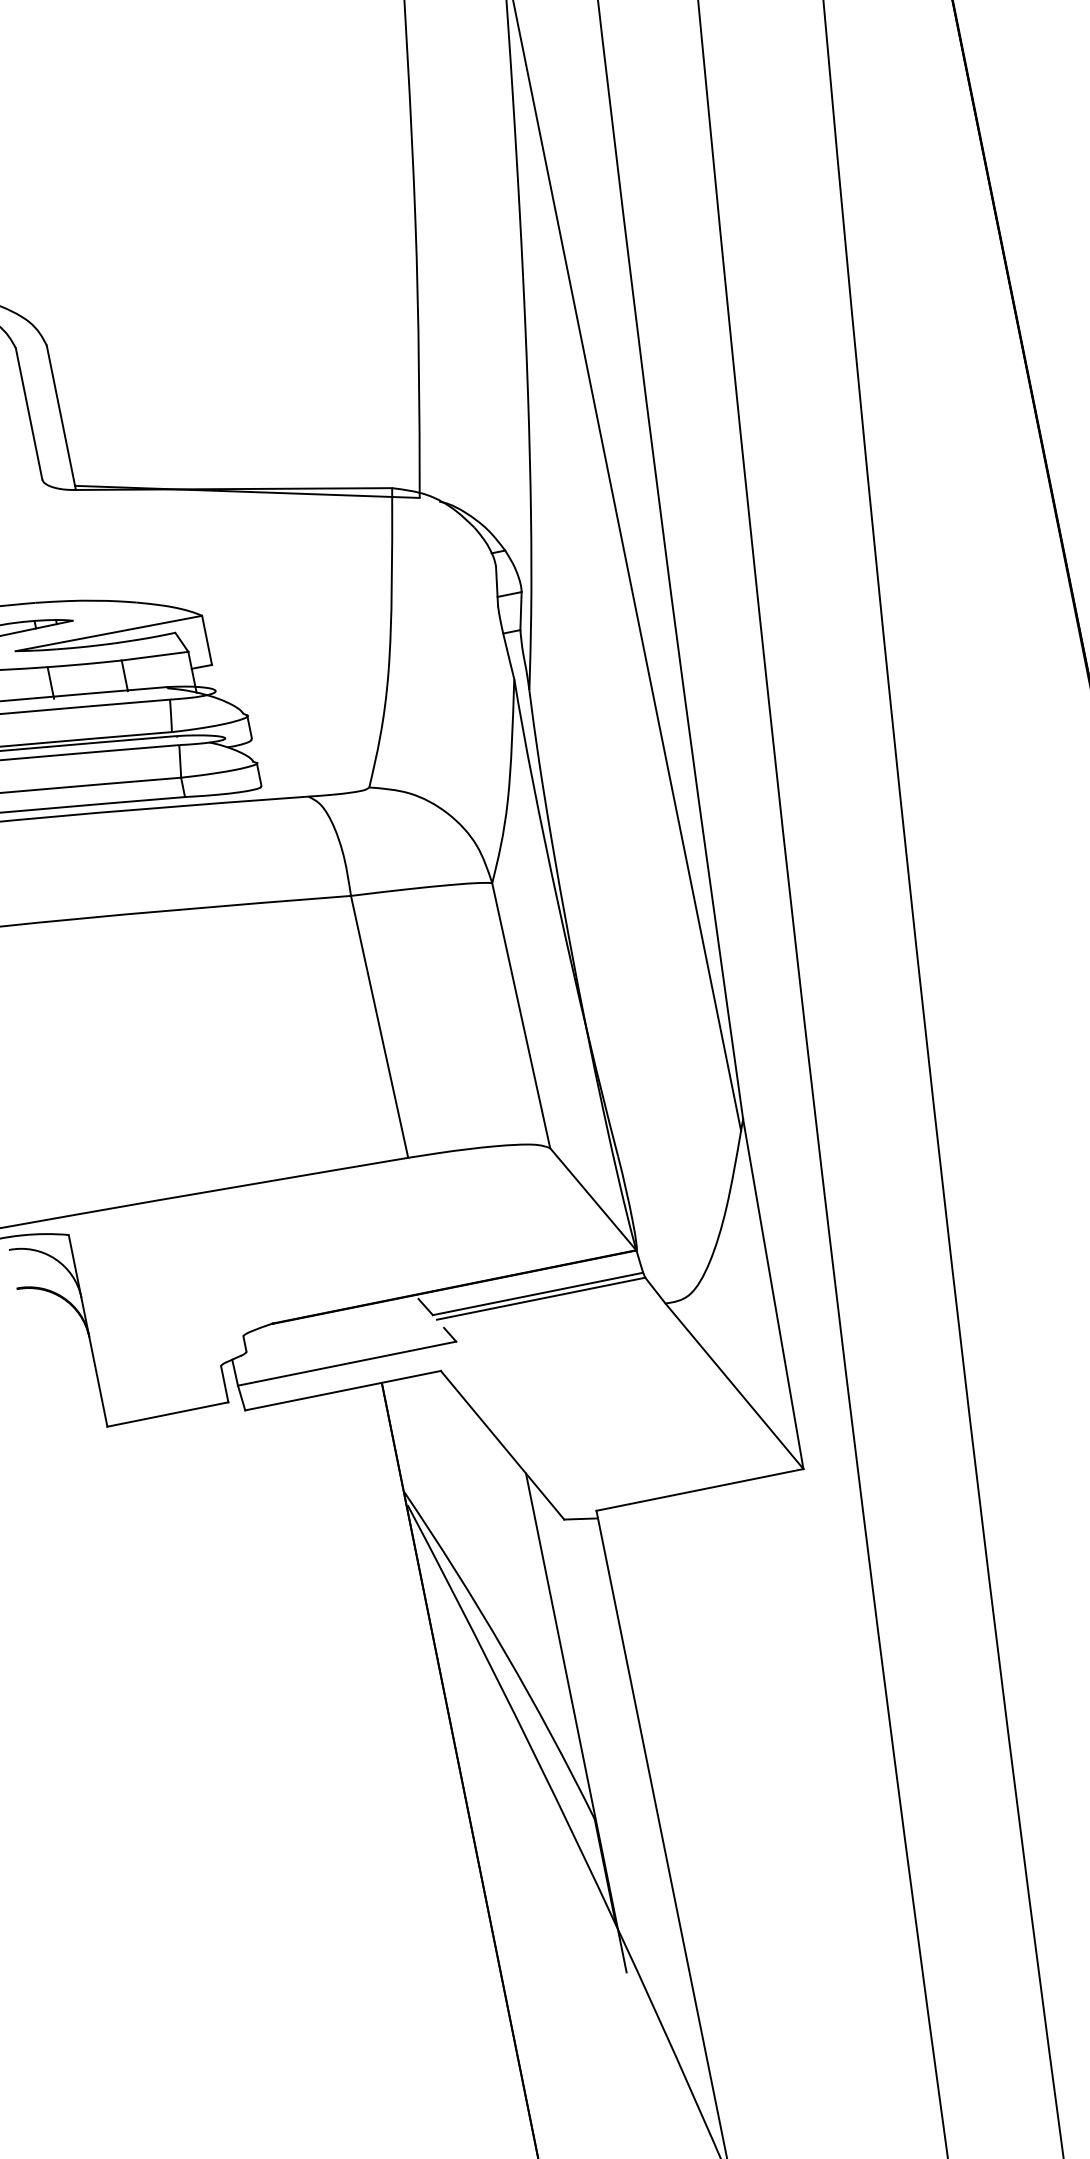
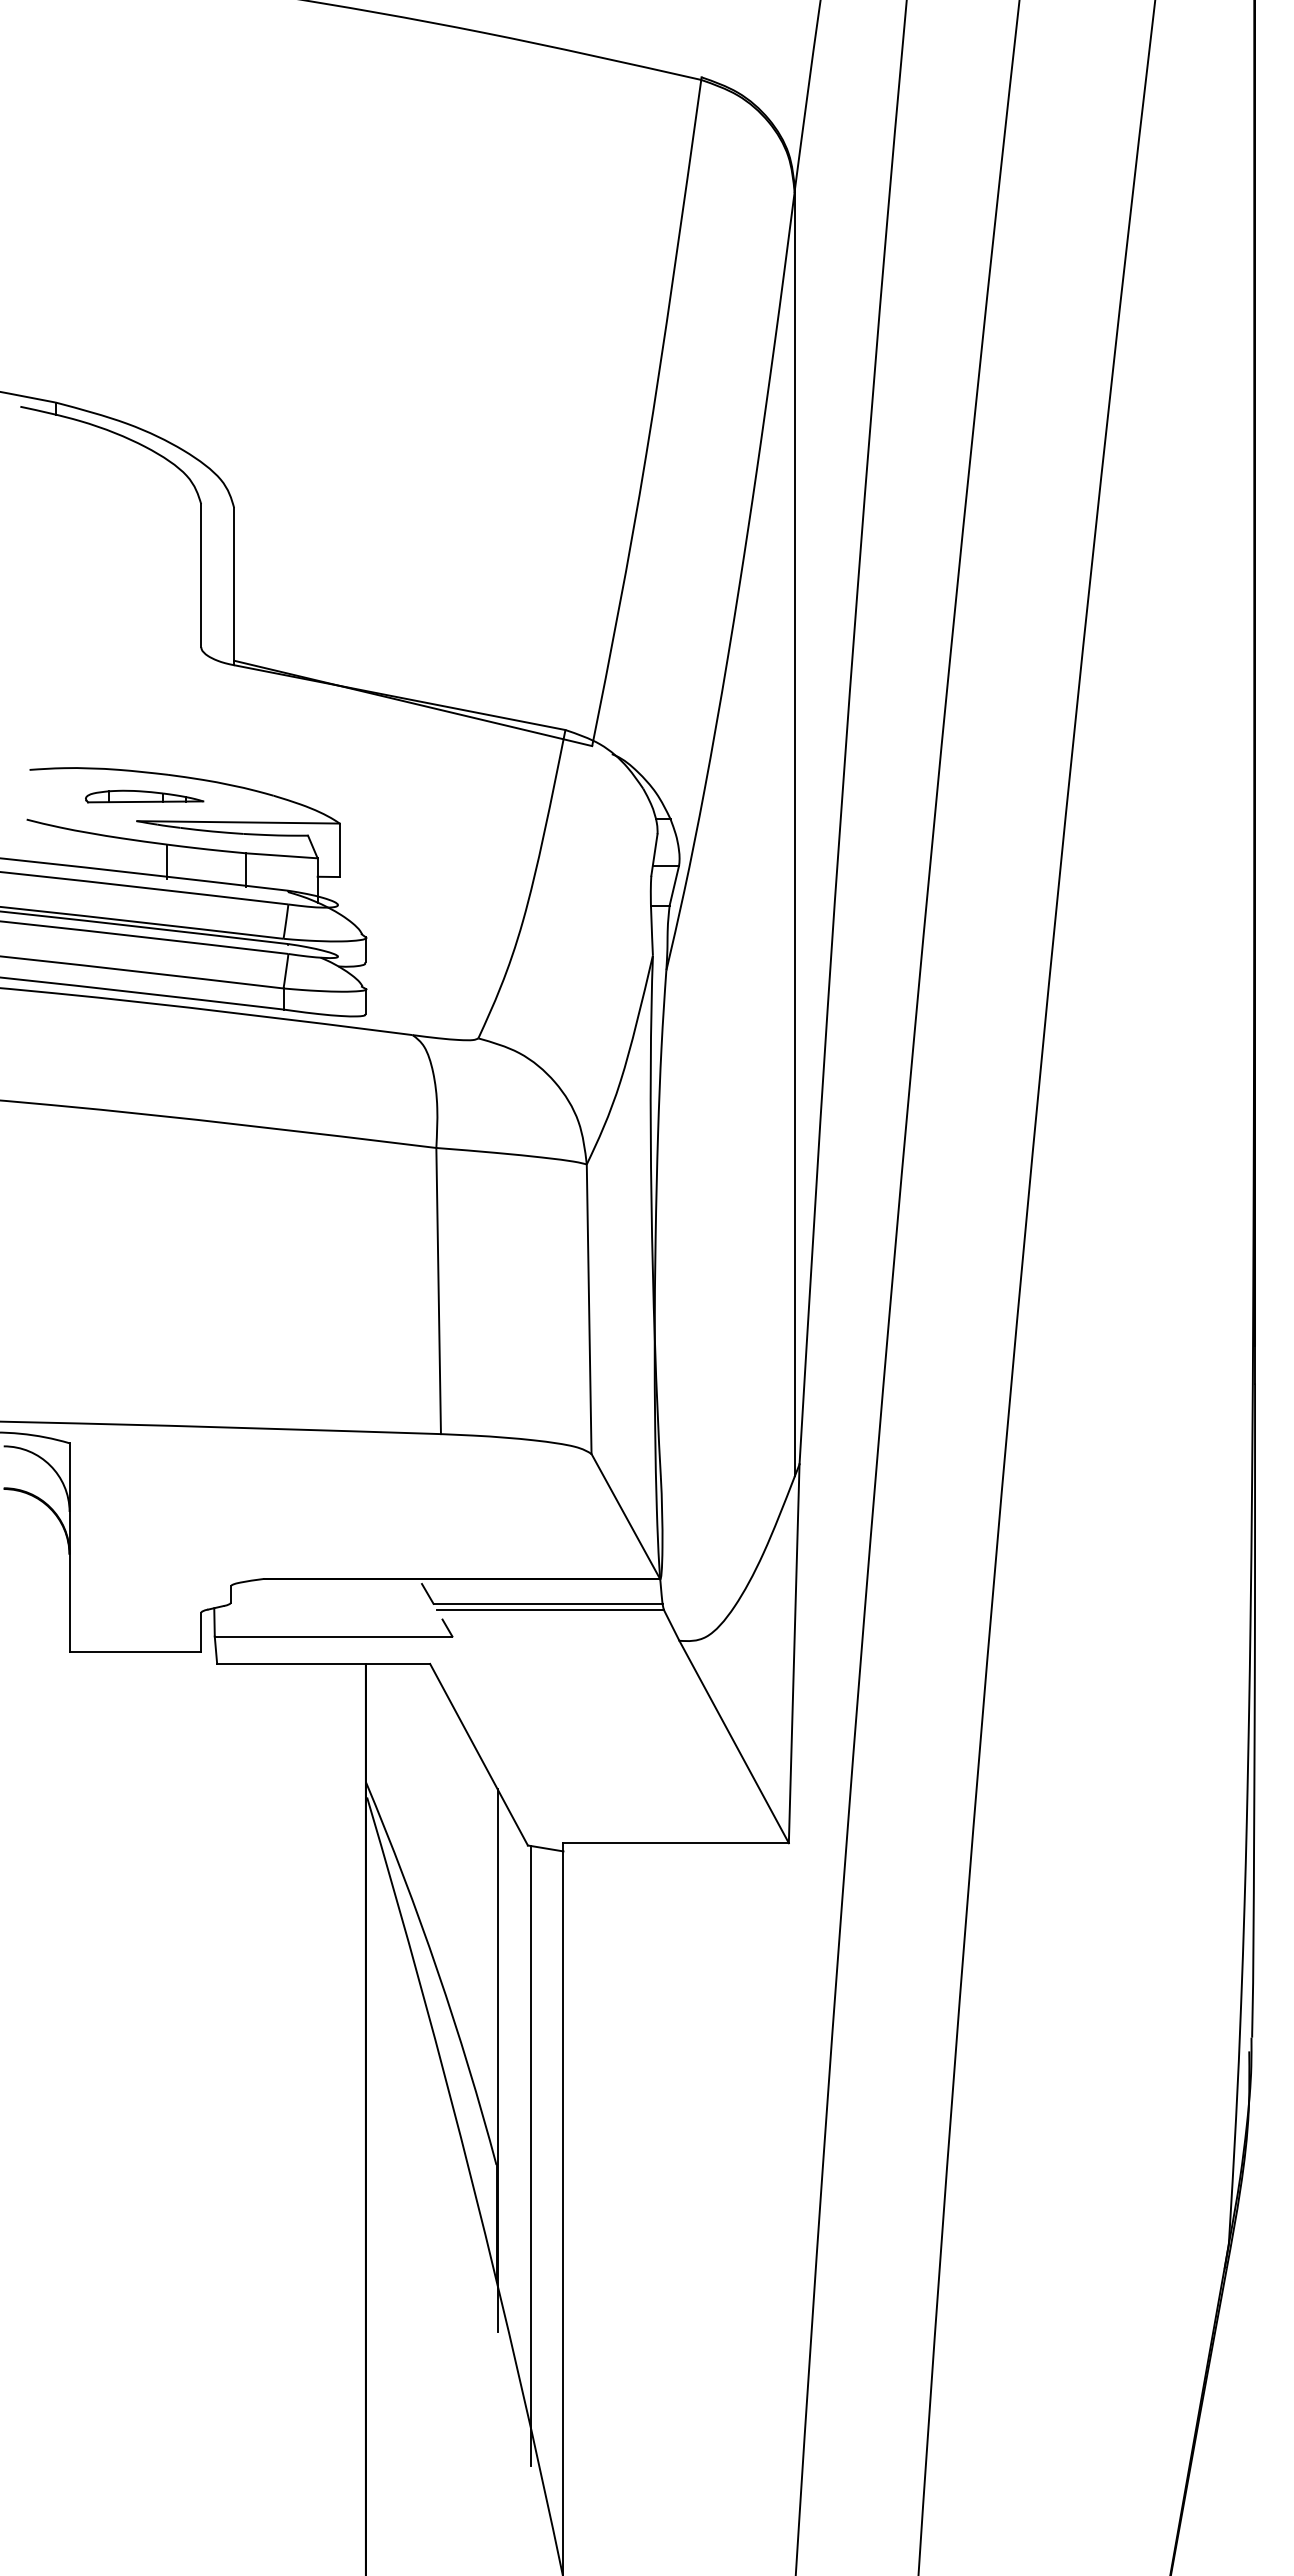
line: (624, 1803) -> (530, 2155), added

